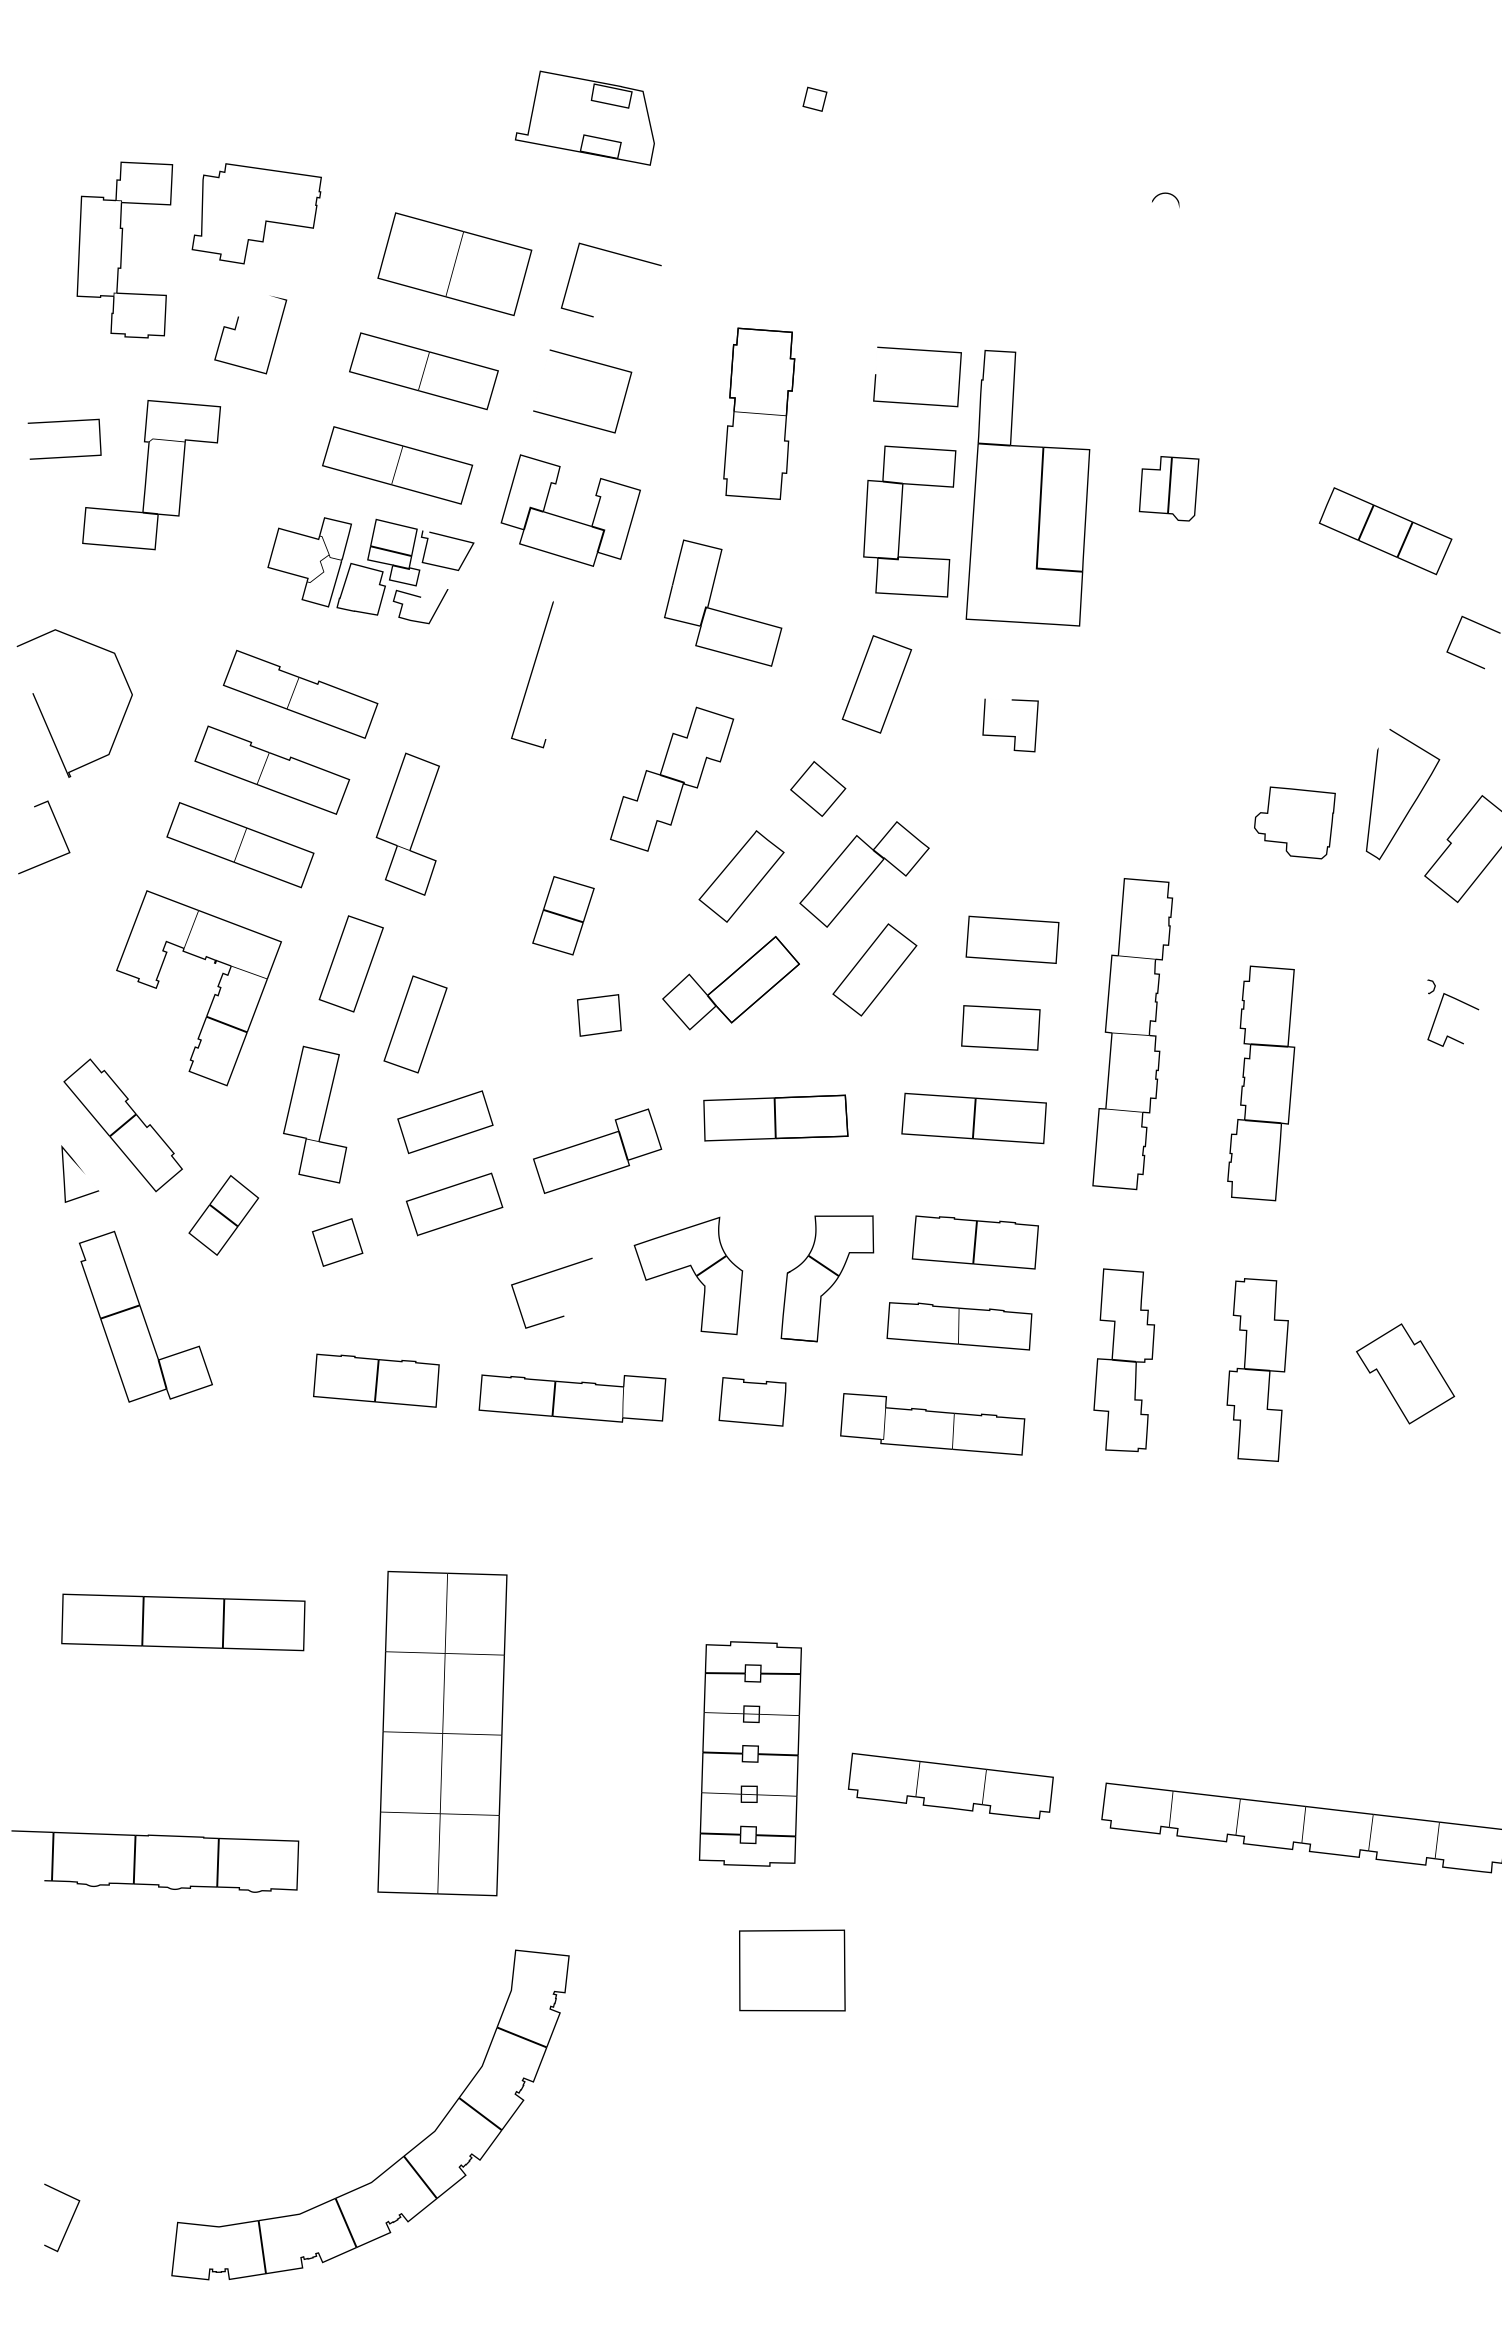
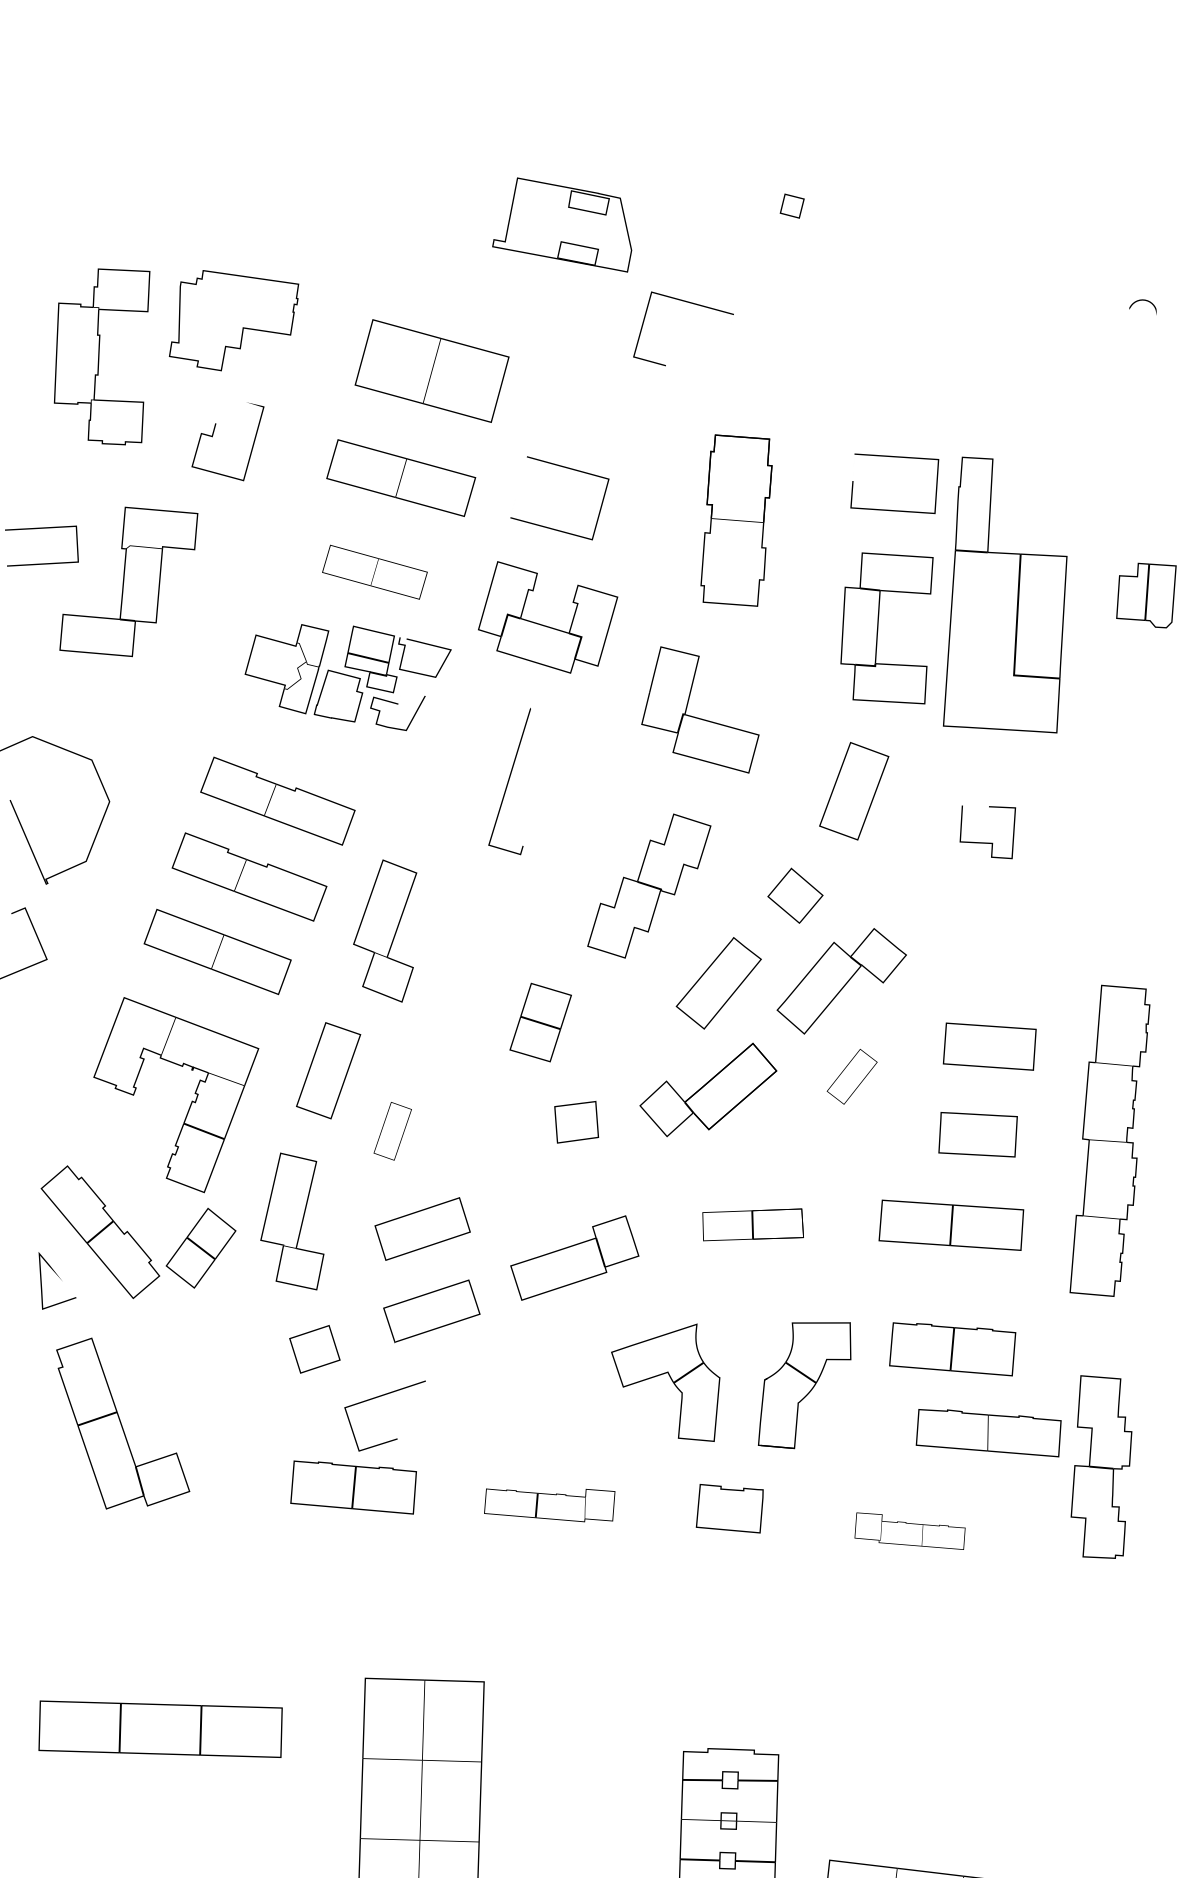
part: (617, 254) -> (689, 303), moved
part: (397, 465) -> (374, 572), size x0.7
part: (874, 969) -> (851, 1076), size x0.6
part: (415, 1024) -> (392, 1131), size x0.6
part: (775, 1117) -> (752, 1224), size x0.7
part: (223, 1215) -> (200, 1248), moved
part: (546, 1274) -> (379, 1397), moved
part: (959, 1326) -> (988, 1433), moved
part: (572, 1398) -> (549, 1505), size x0.7
part: (932, 1424) -> (909, 1531), size x0.6

